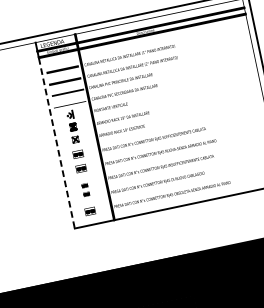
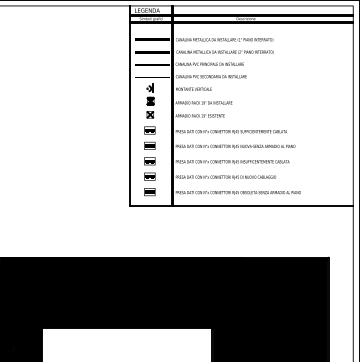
line: (57, 143) -> (130, 114), dashed -> solid
part: (85, 189) -> (149, 168), size x1.67

